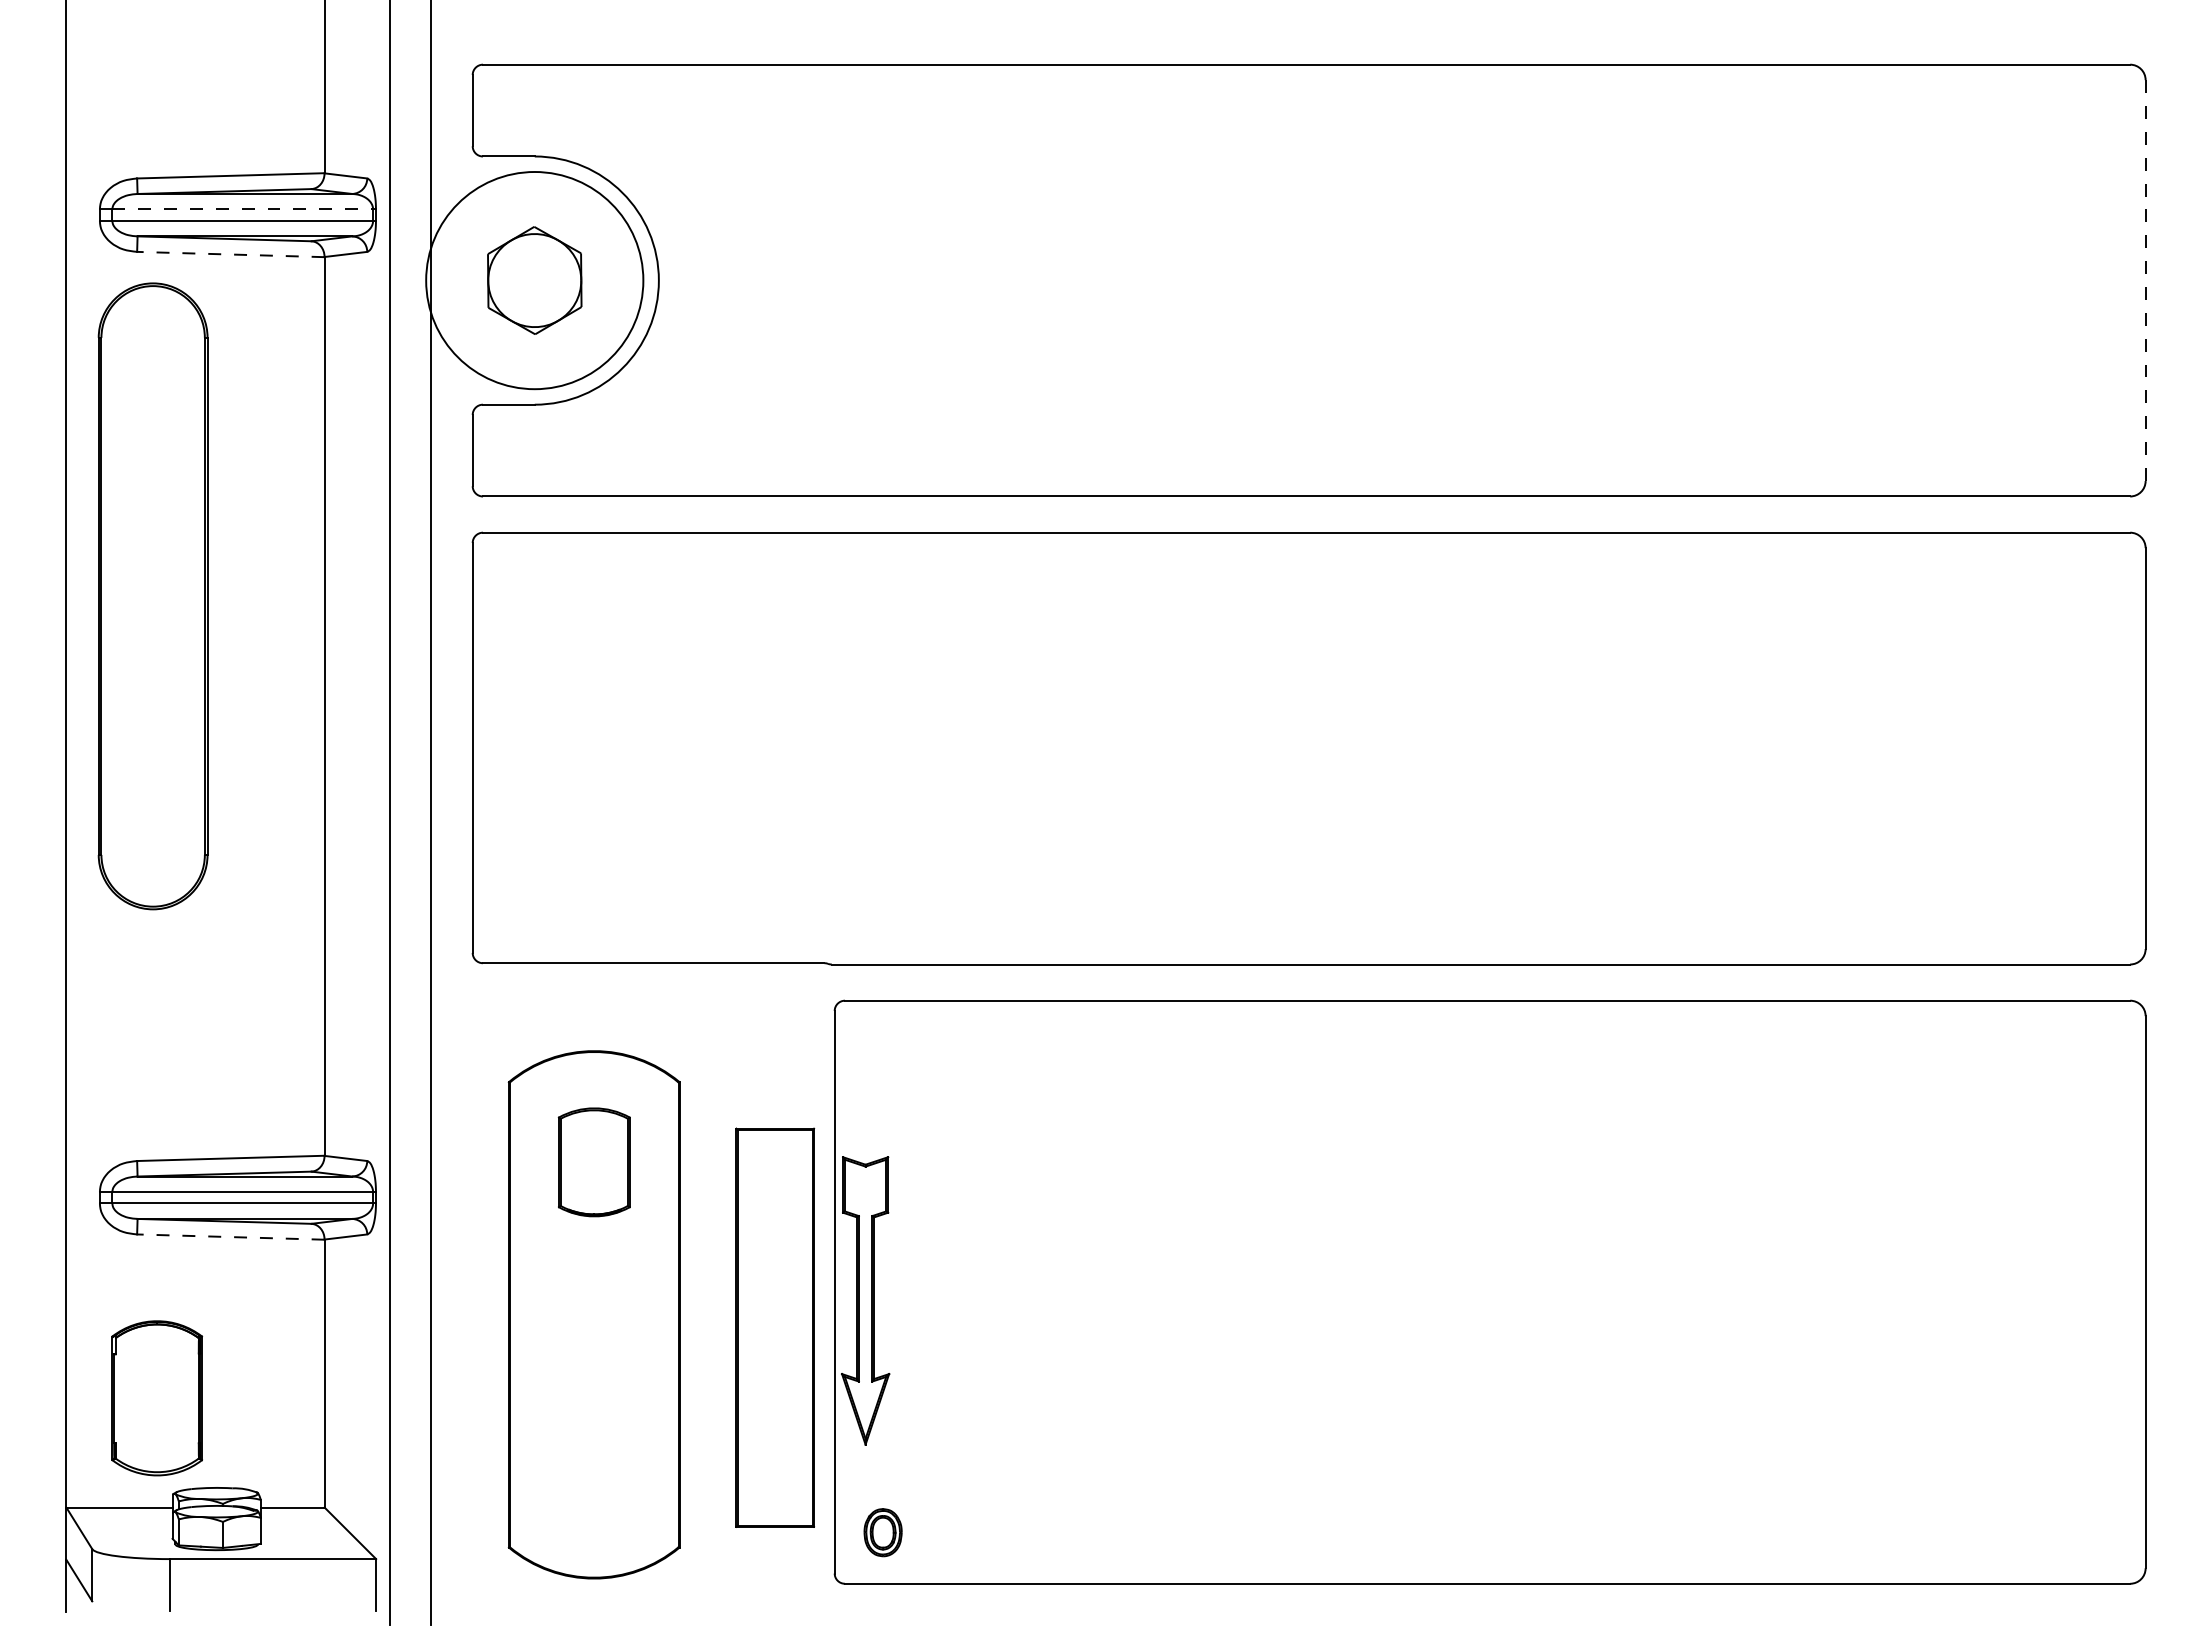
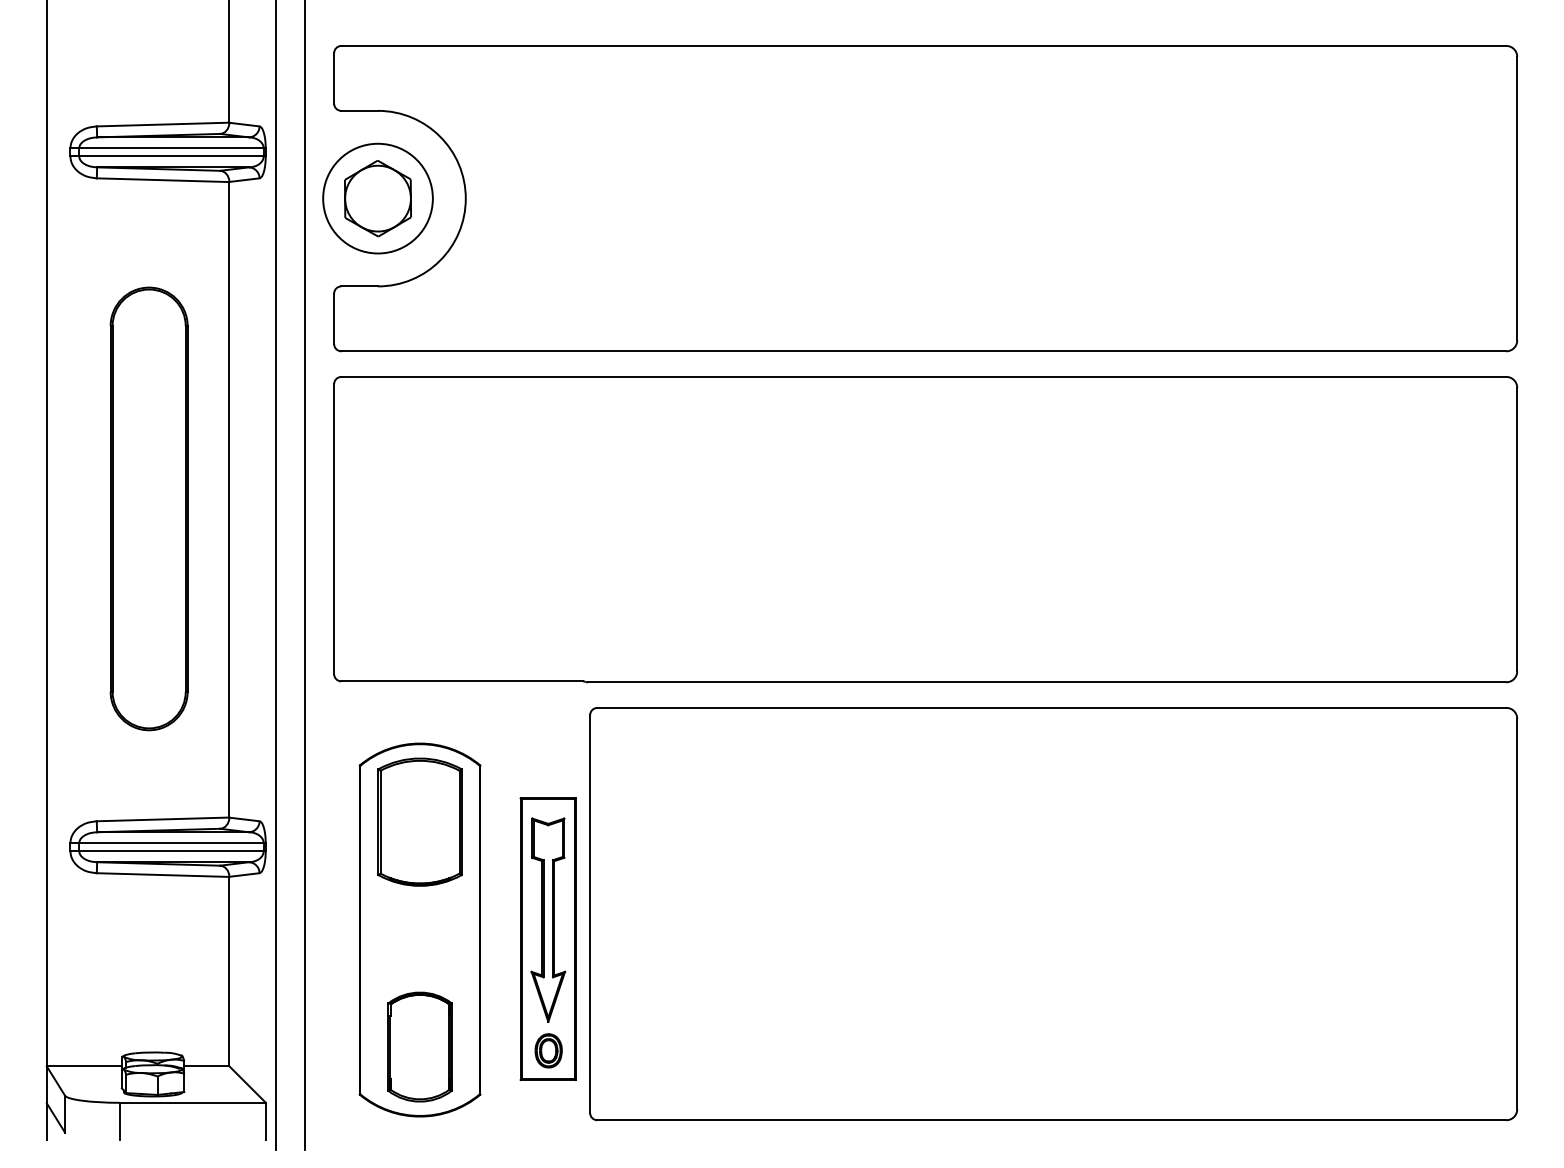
line: (243, 209) -> (172, 148), dashed -> solid
line: (230, 254) -> (162, 180), dashed -> solid
circle: (534, 280) -> (377, 198), size x0.71
line: (2145, 281) -> (1517, 199), dashed -> solid
part: (152, 596) -> (148, 509), moved
part: (594, 1162) -> (420, 822), size x1.67
line: (230, 1237) -> (162, 875), dashed -> solid
part: (865, 1300) -> (548, 919), moved
part: (157, 1398) -> (420, 1047), moved
part: (882, 1532) -> (548, 1050), moved

